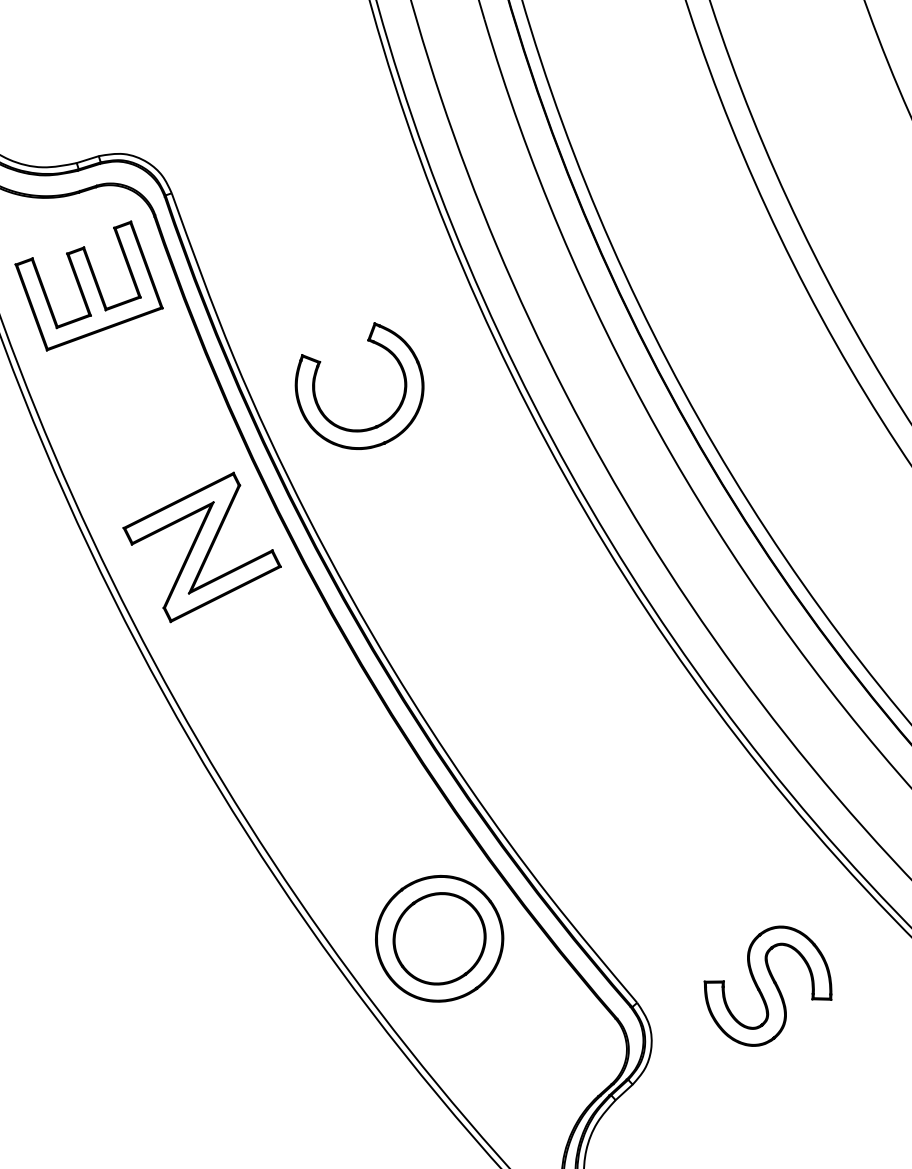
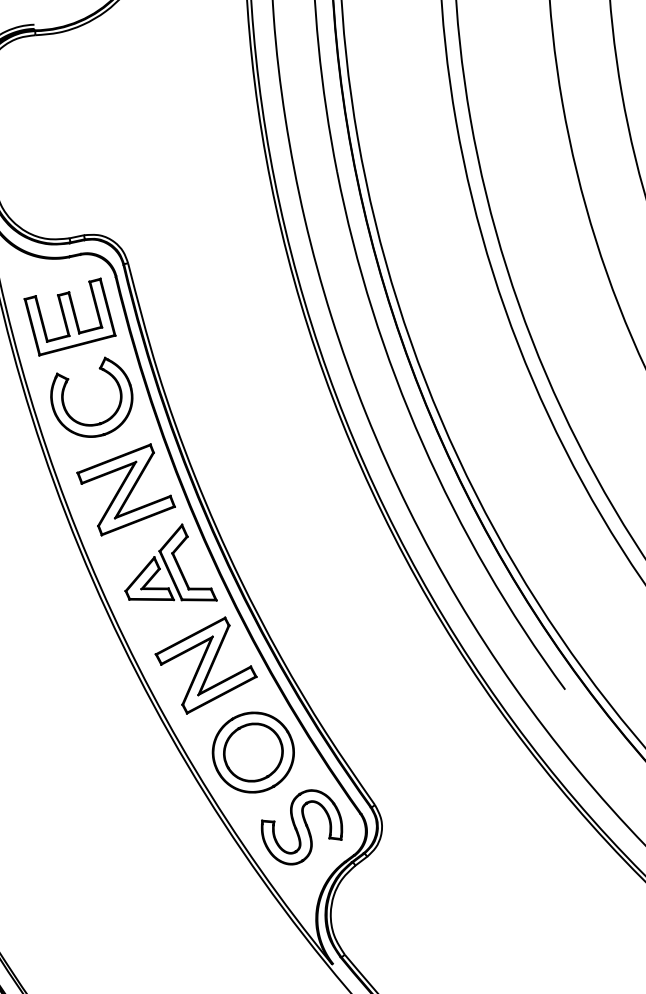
part: (366, 427) -> (93, 423), moved
part: (282, 654) -> (170, 562), added
part: (351, 809) -> (205, 665), added
part: (767, 986) -> (301, 827), moved

